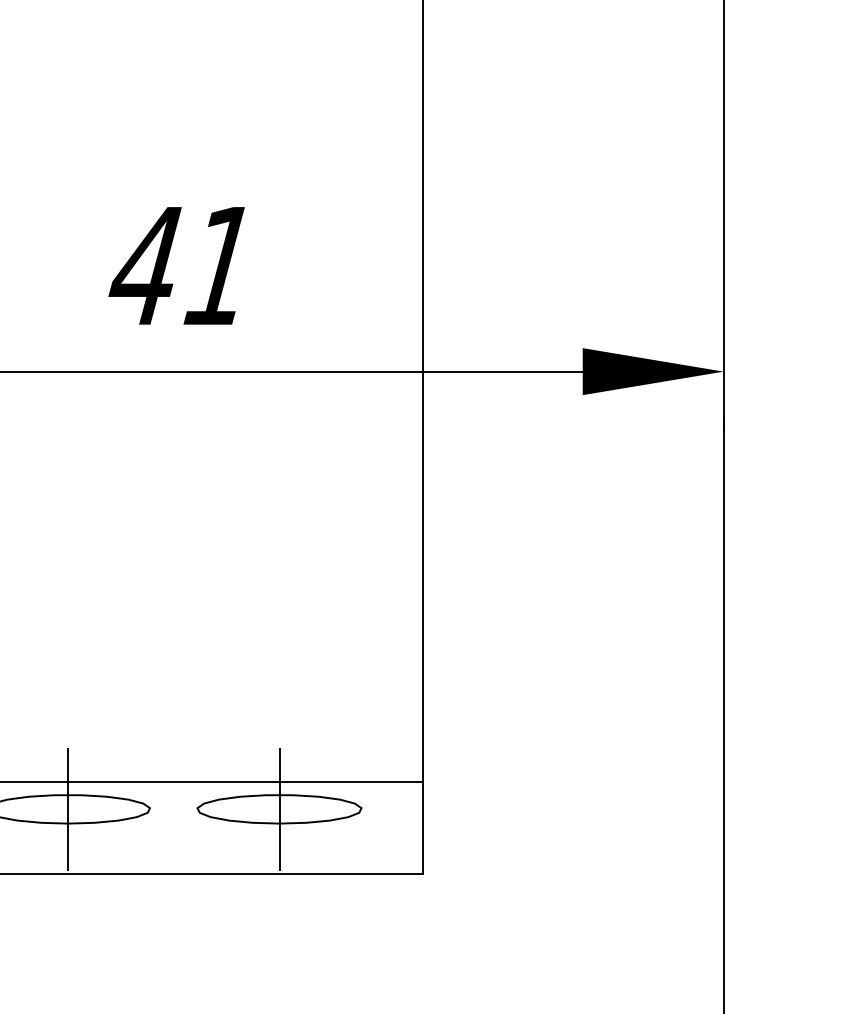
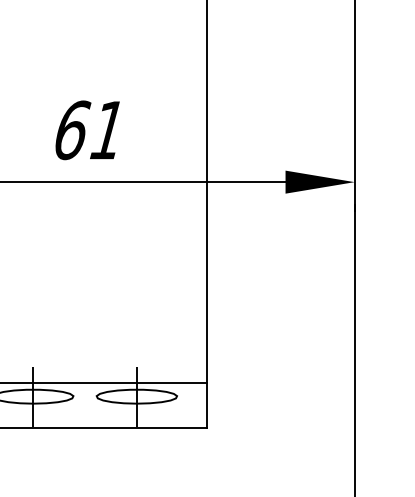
text: (148, 266) -> (72, 130), 41 -> 61

